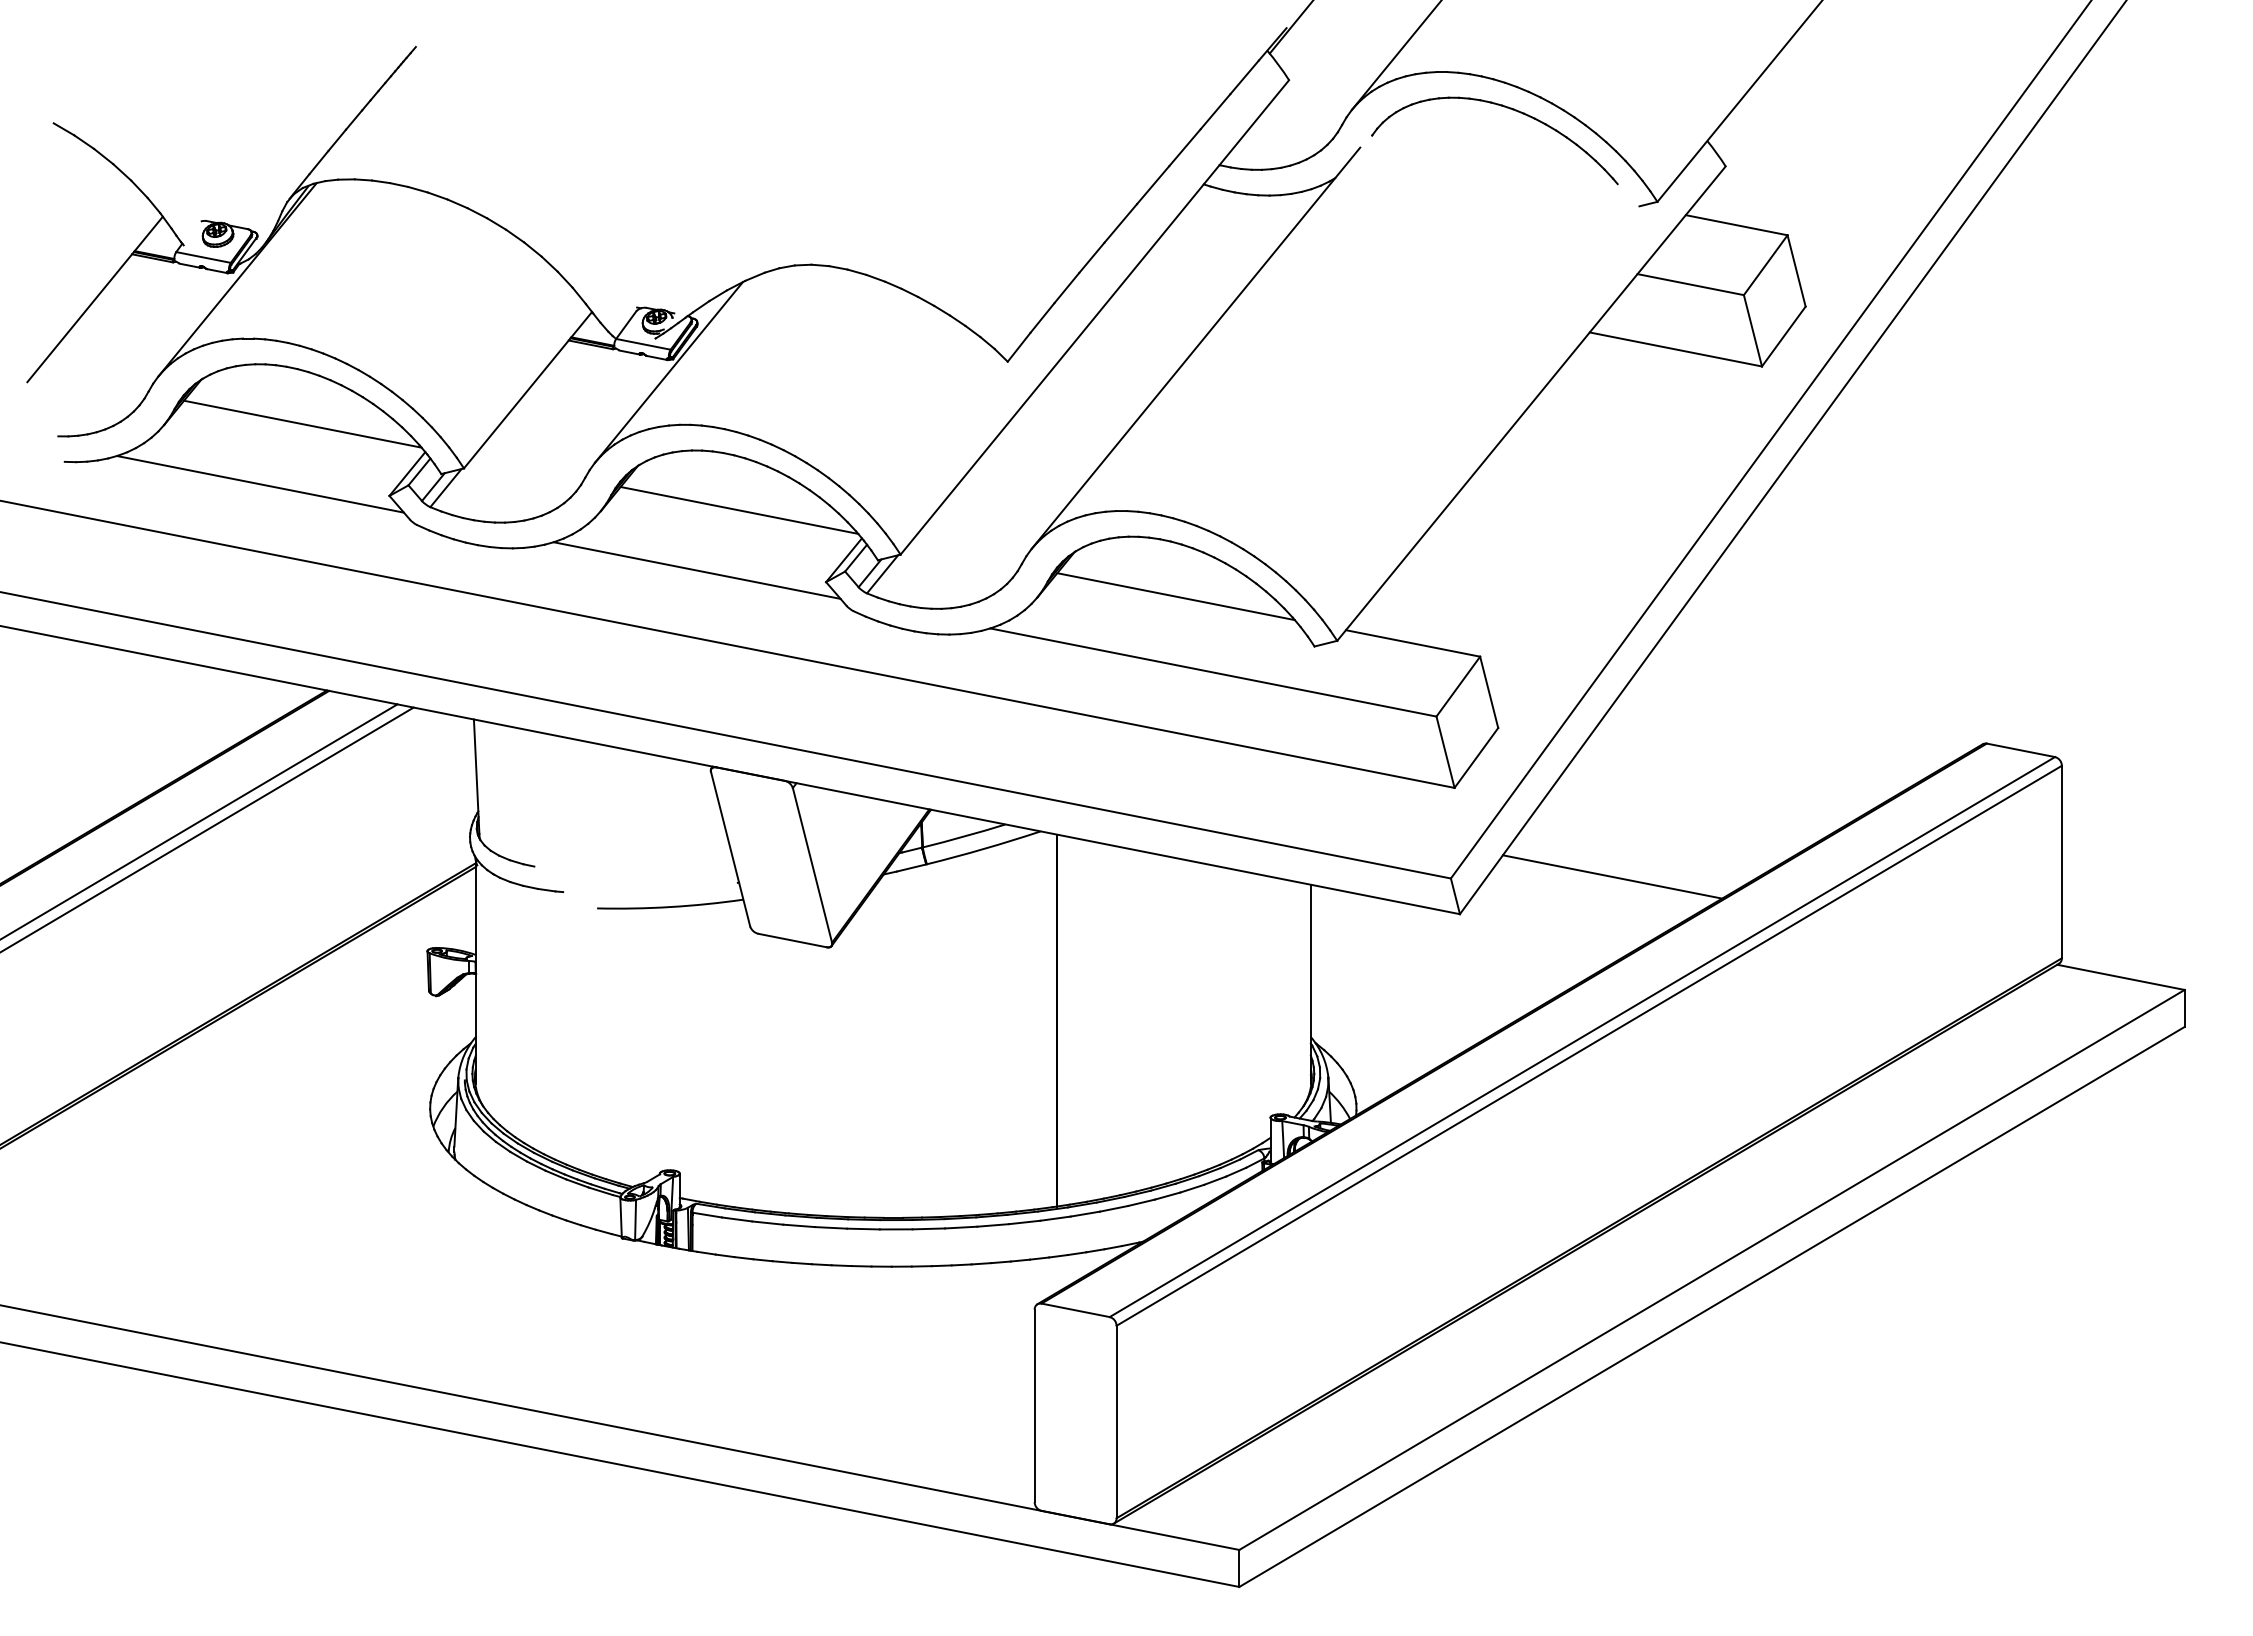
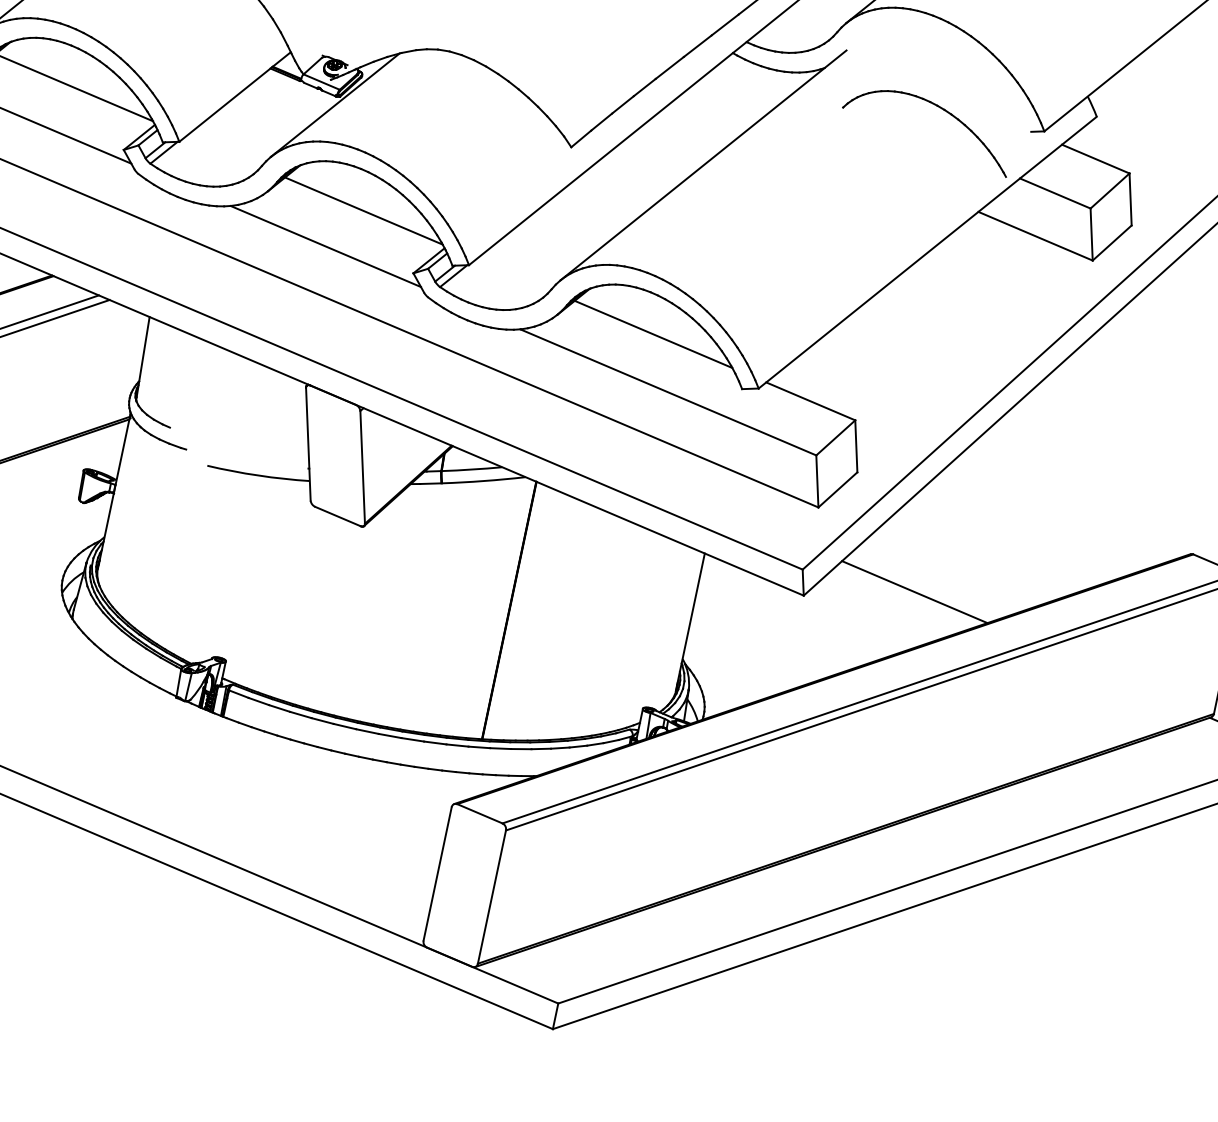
part: (1504, 107) -> (938, 107), moved

